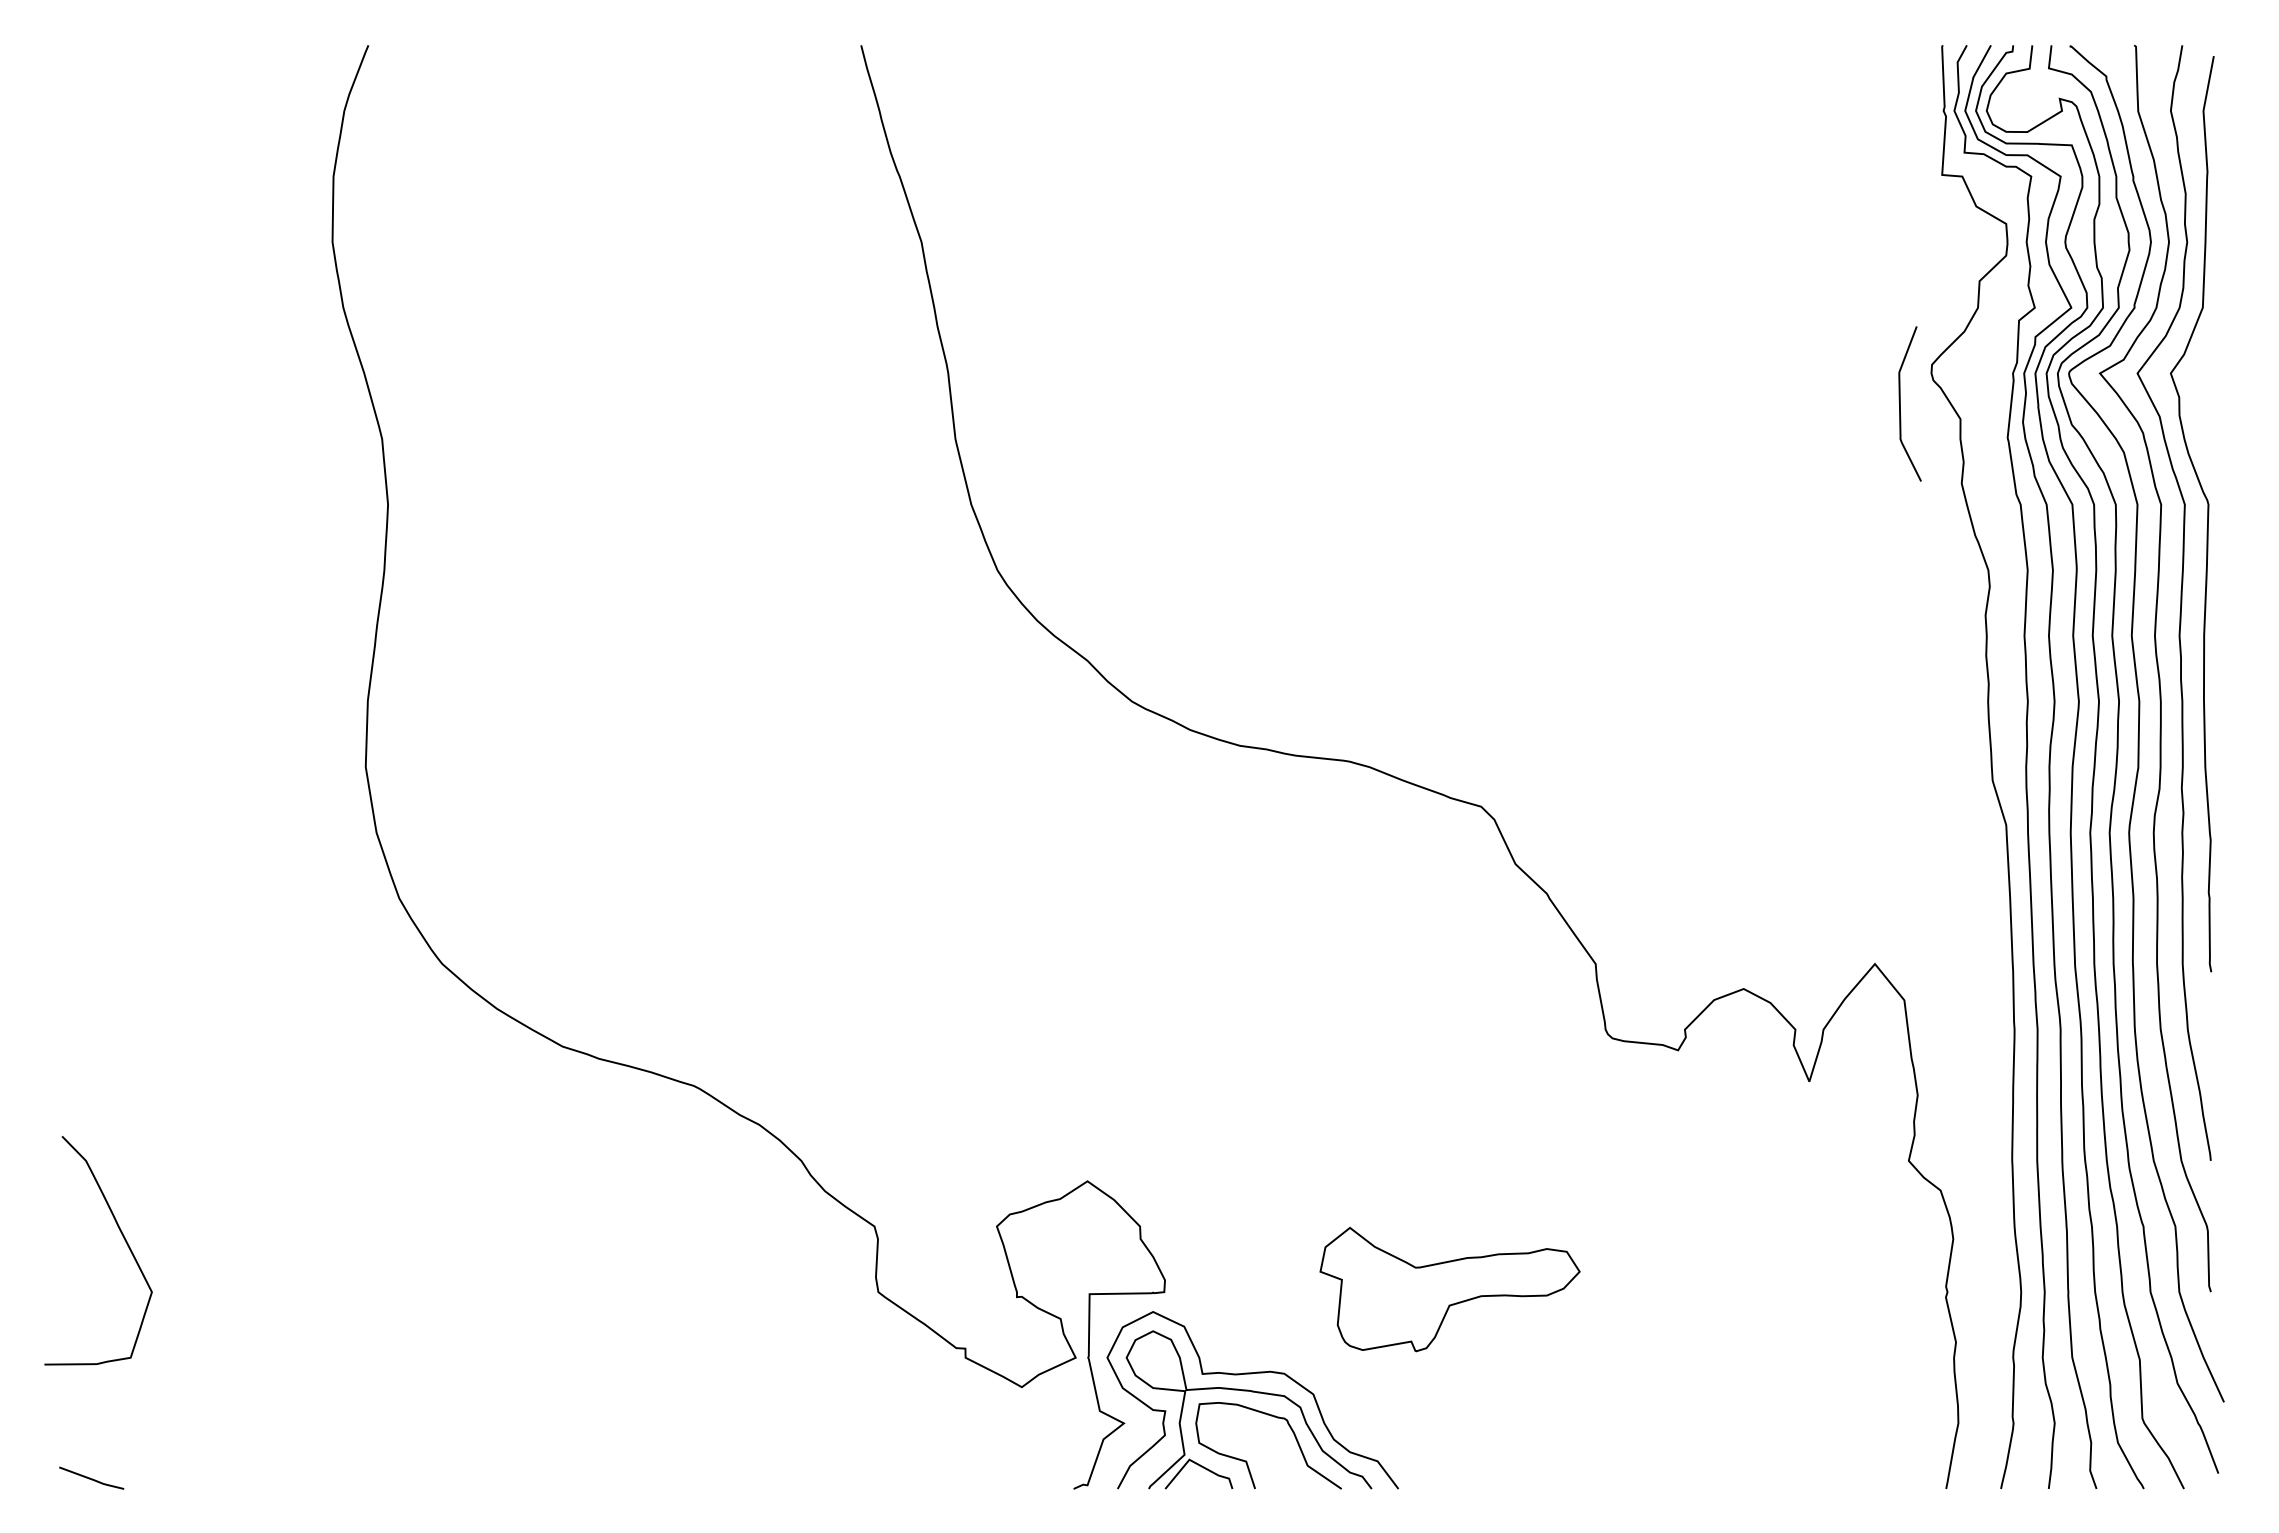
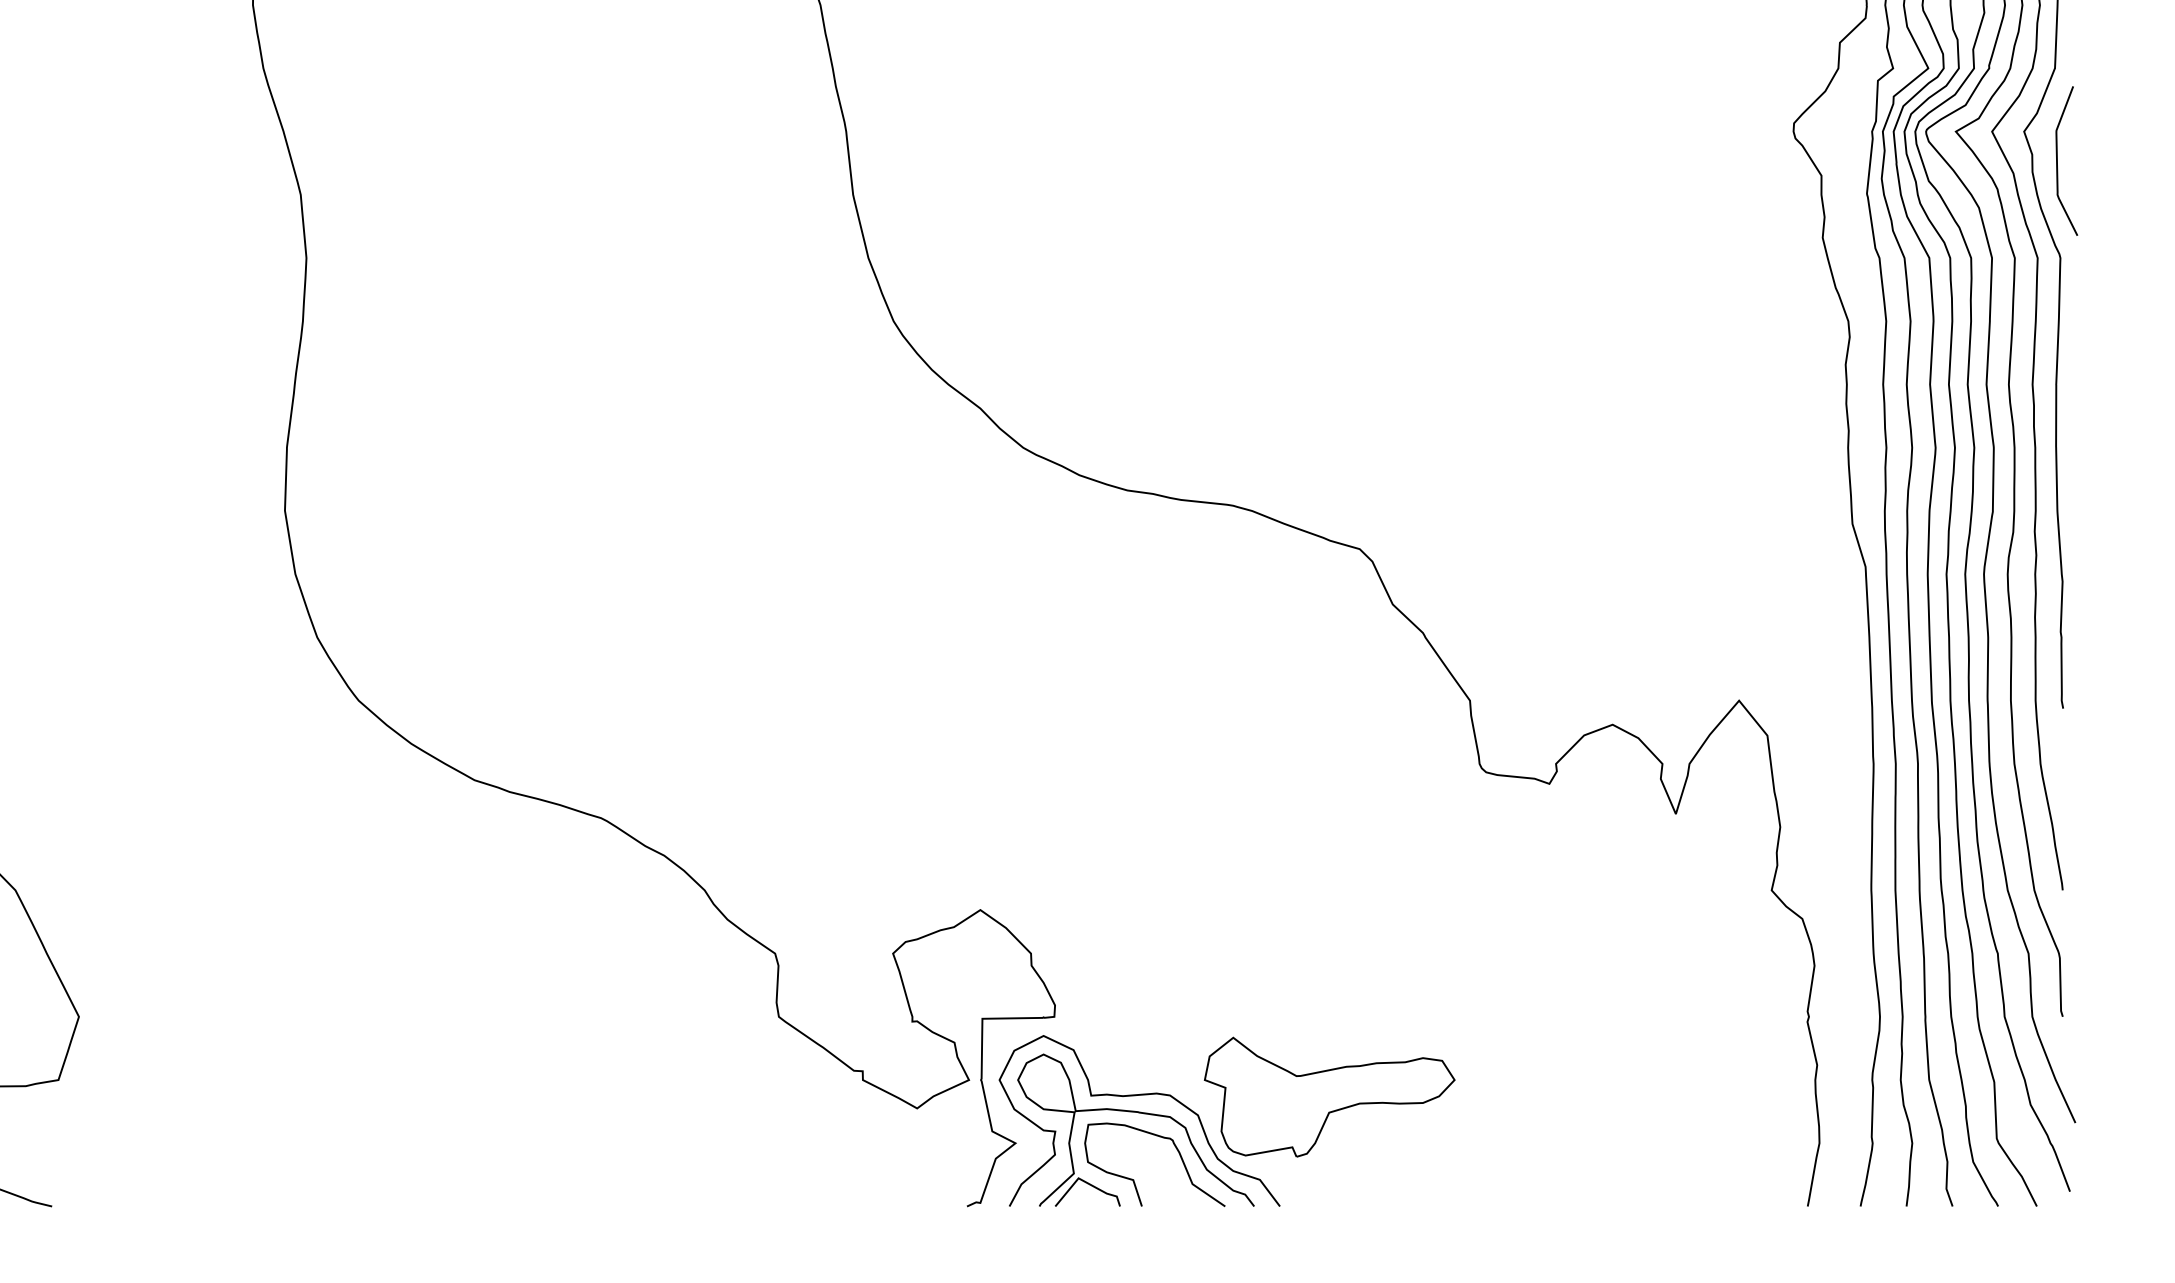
curve: (1900, 403) -> (2057, 160), moved
part: (1449, 1289) -> (1329, 1097), moved

